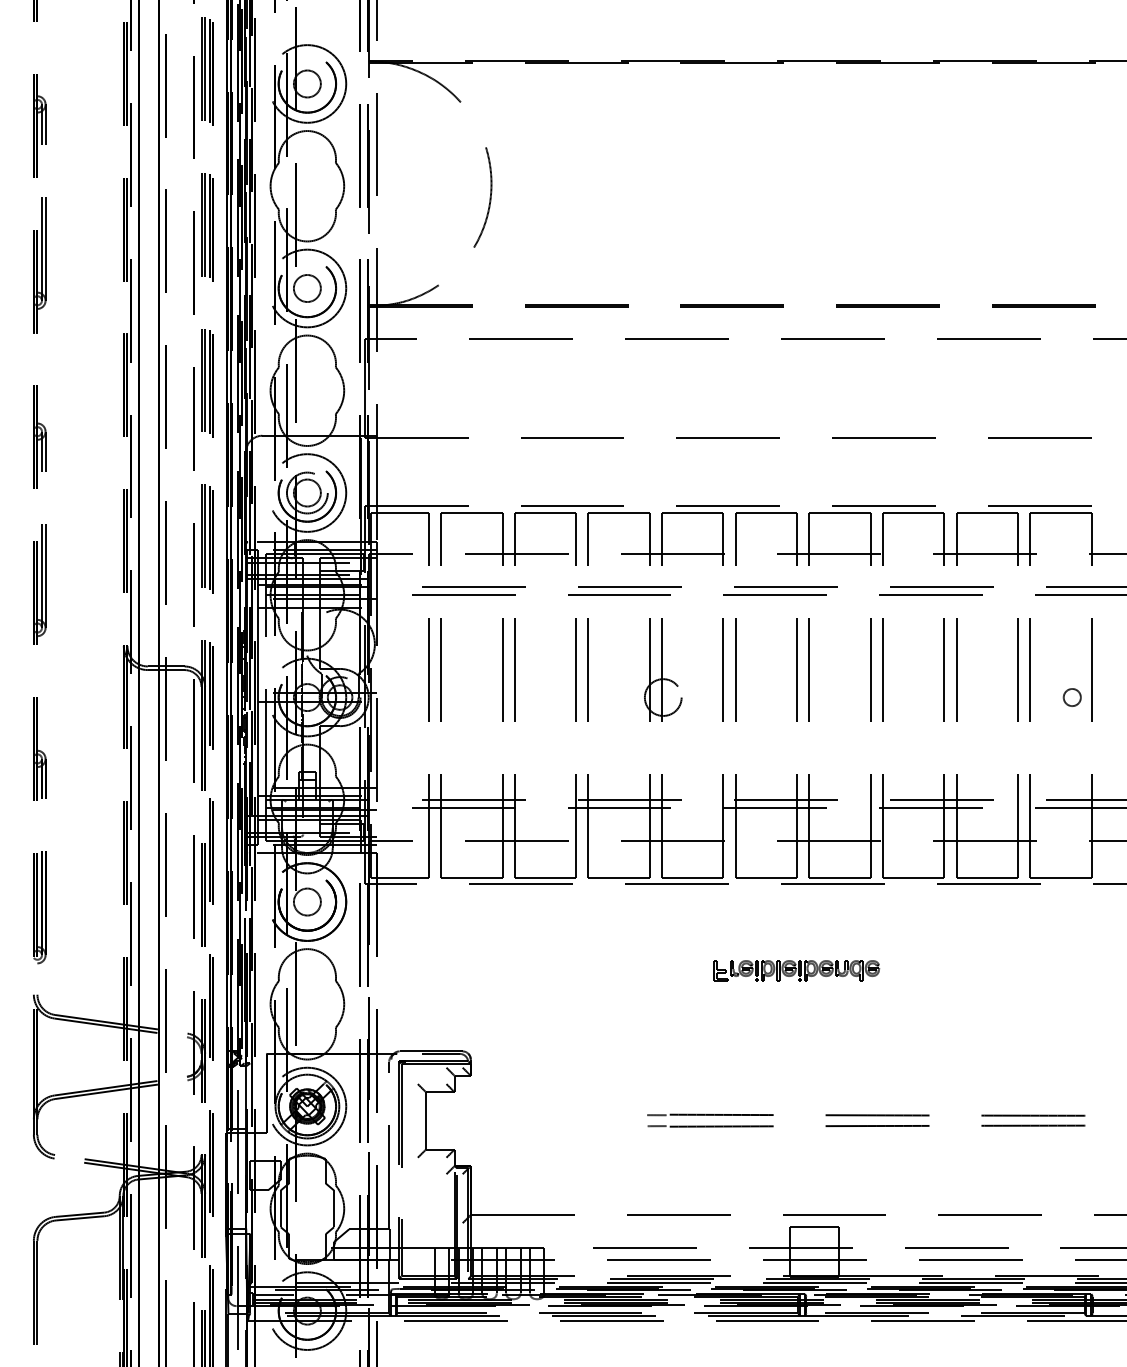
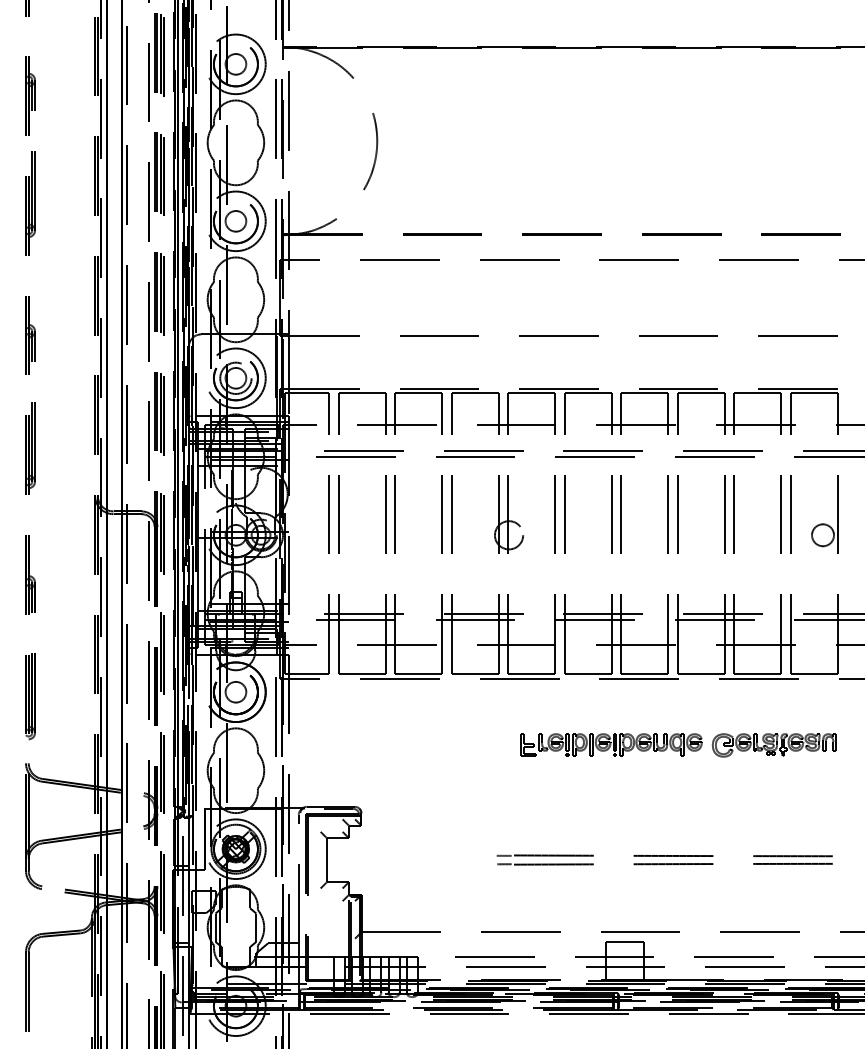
circle: (1072, 697) -> (823, 535), size x1.67
part: (796, 970) -> (611, 744), size x1.43
part: (1008, 970) -> (774, 744), added

